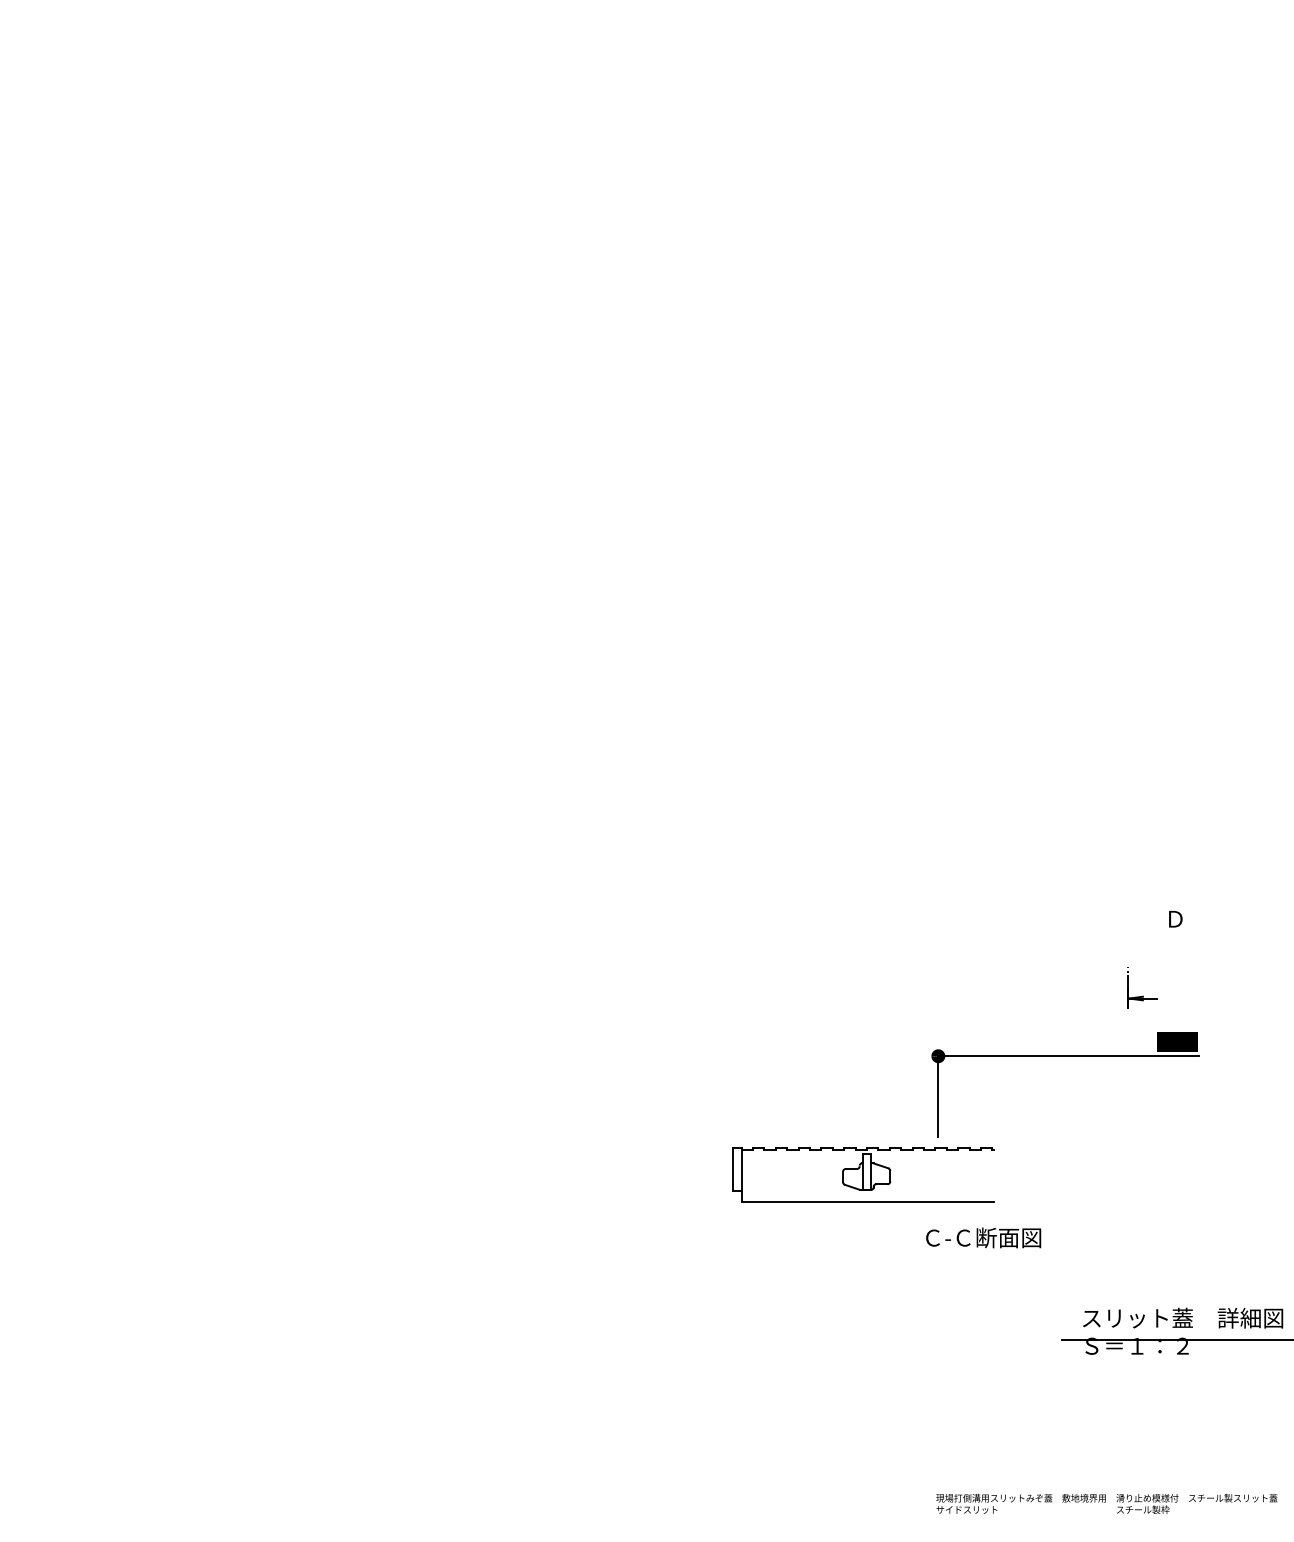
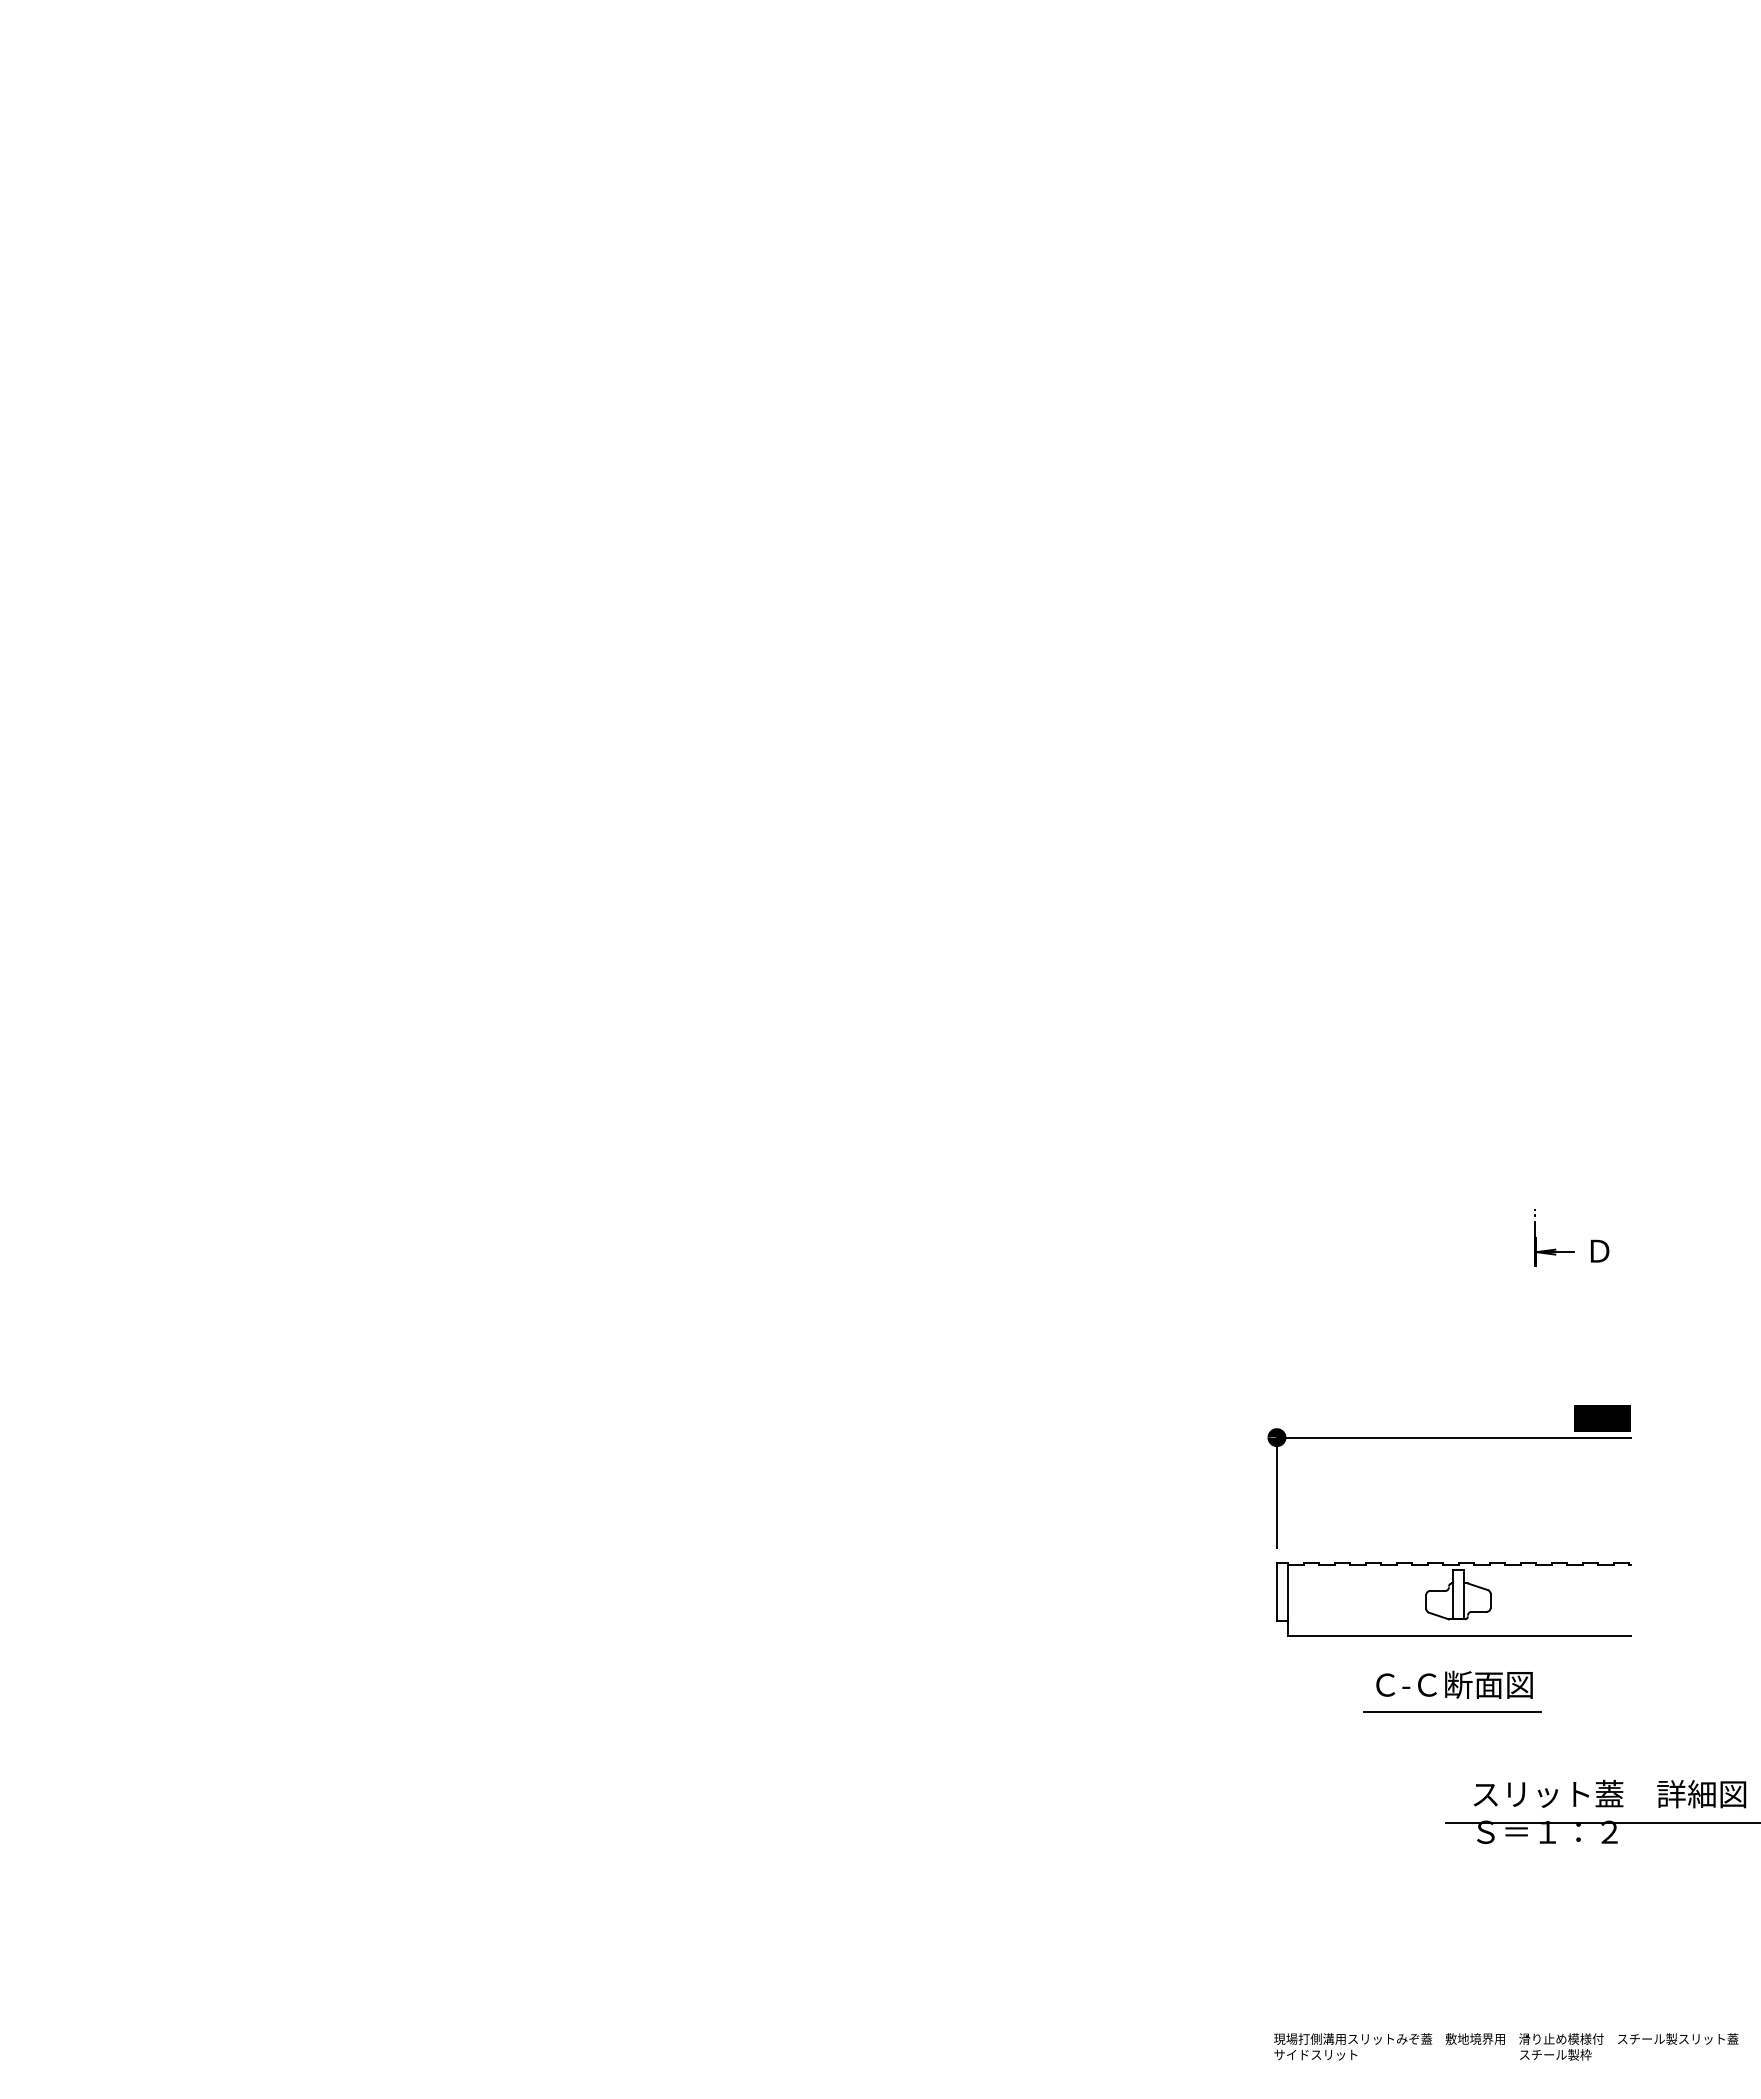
part: (1142, 995) -> (1554, 1248), moved
part: (863, 1175) -> (1453, 1599), moved
text: (983, 1237) -> (1454, 1684), moved
line: (1067, 1257) -> (1452, 1711), added

